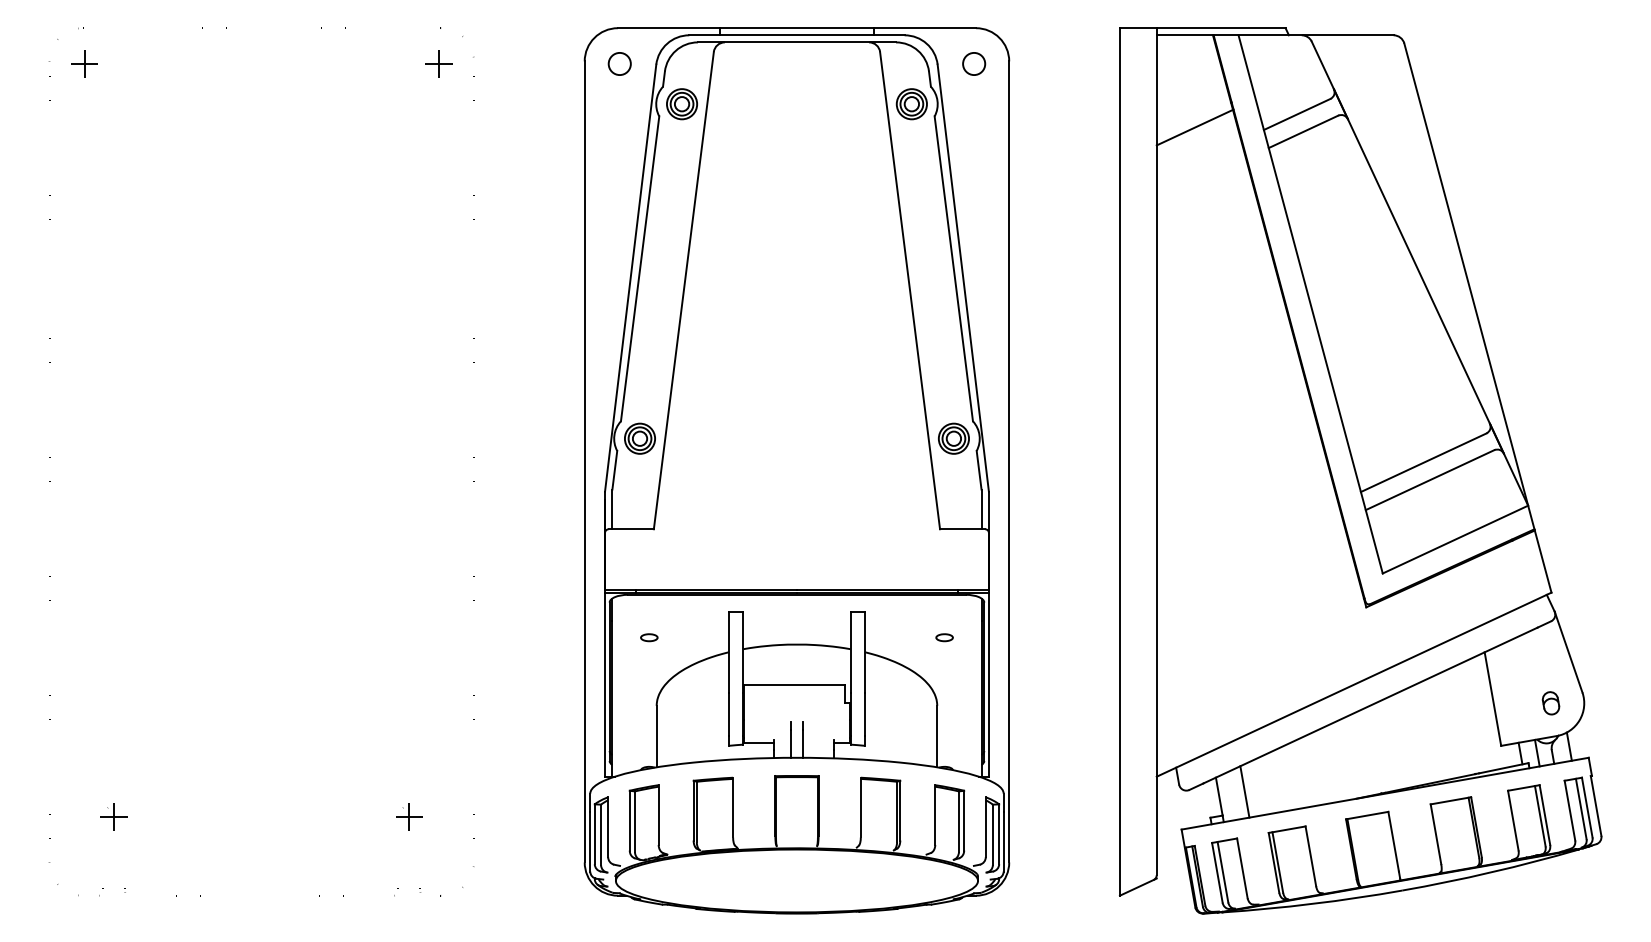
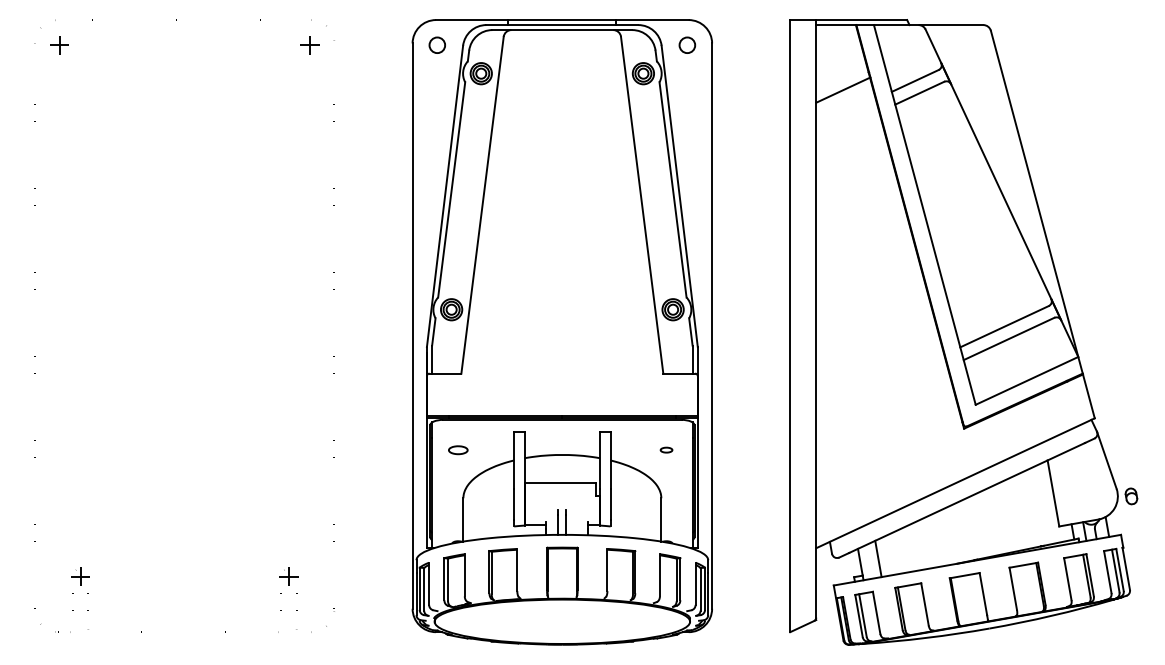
part: (648, 636) -> (457, 449), size x1.6
part: (1551, 703) -> (1131, 496), moved

